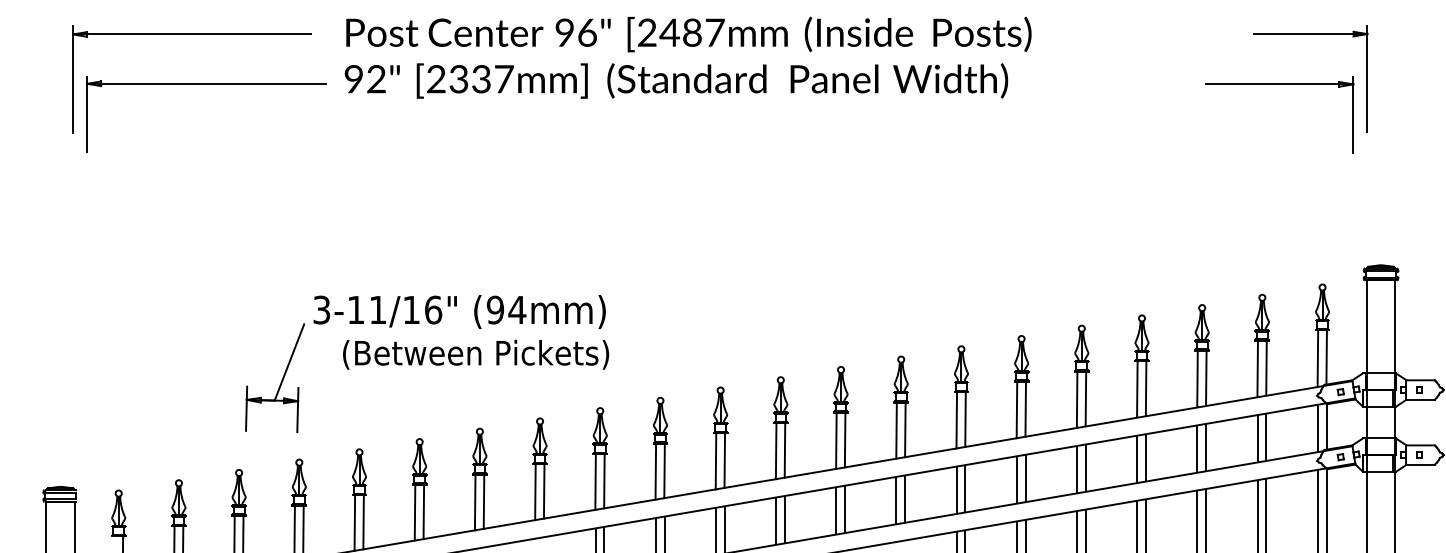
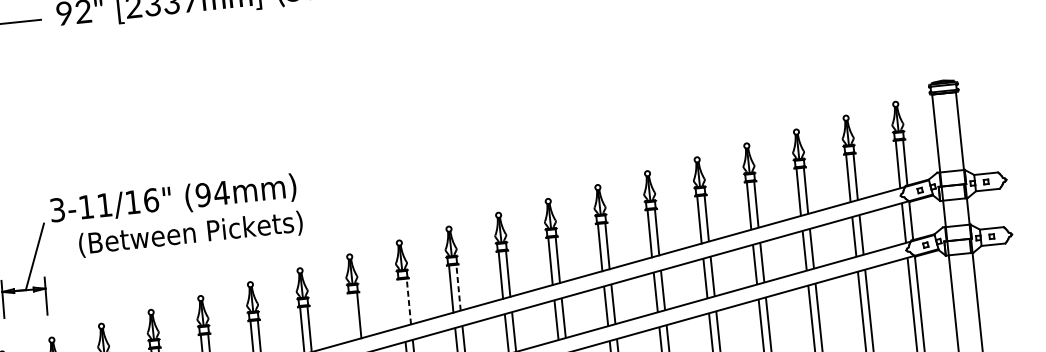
line: (784, 449) -> (458, 287), solid -> dashed
line: (724, 460) -> (408, 301), solid -> dashed
line: (715, 461) -> (401, 303), removed
line: (655, 471) -> (351, 316), removed

